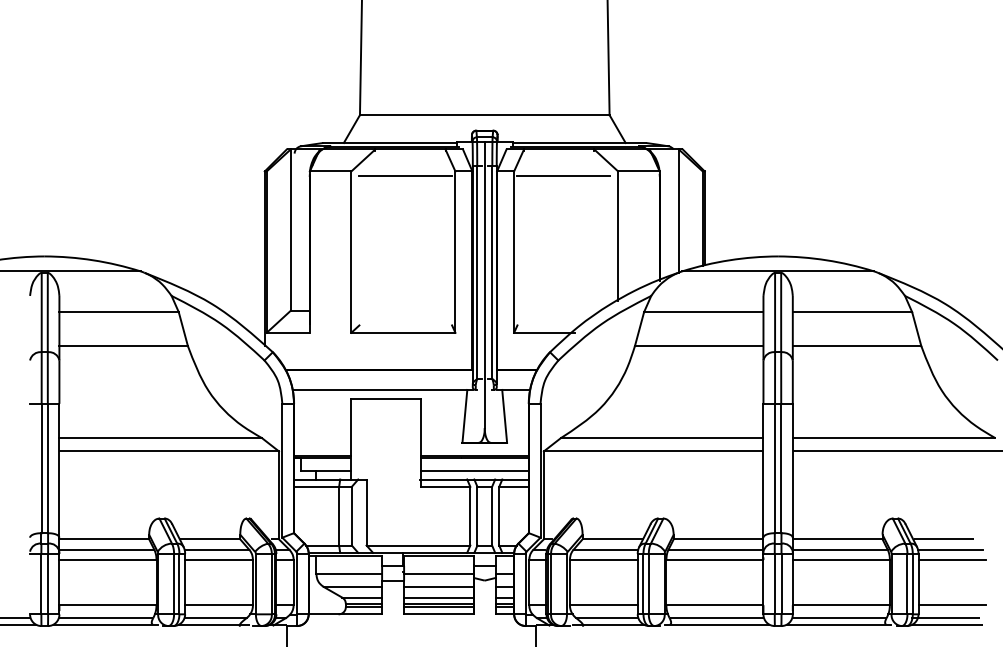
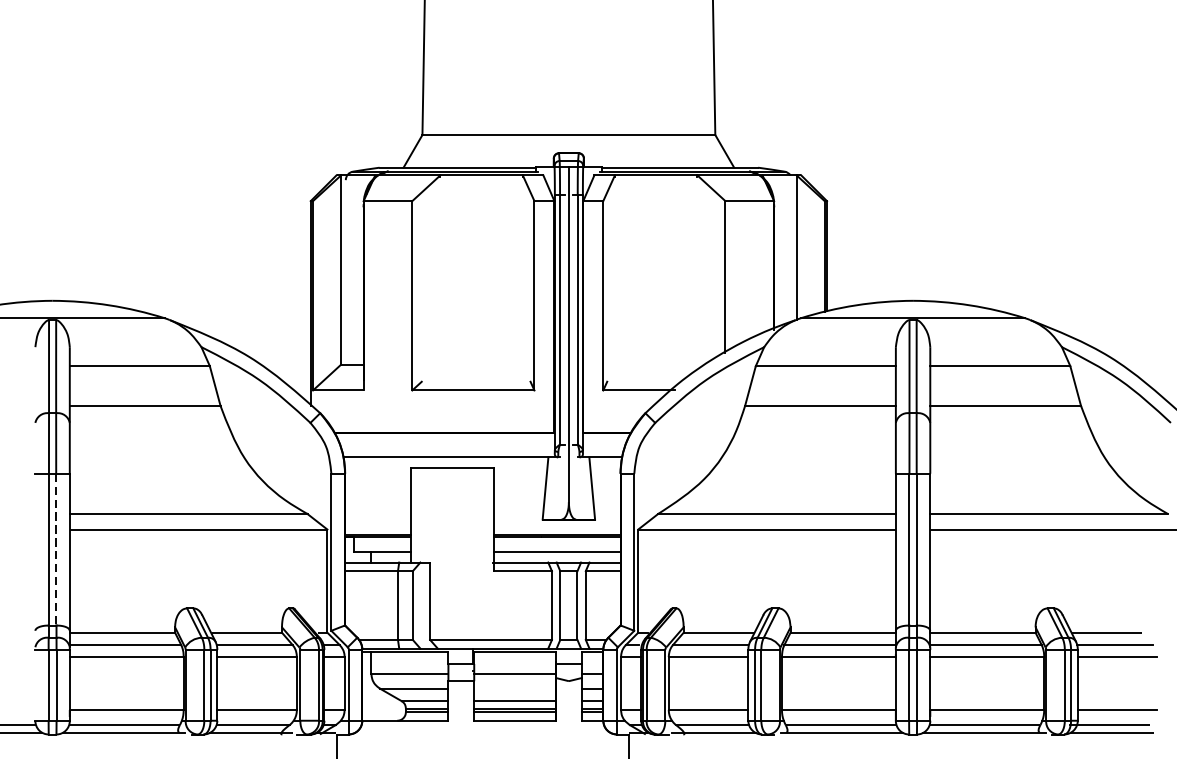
line: (405, 175) -> (475, 205), removed
line: (563, 175) -> (661, 205), removed
line: (47, 468) -> (55, 549), solid -> dashed
line: (438, 586) -> (514, 688), removed

